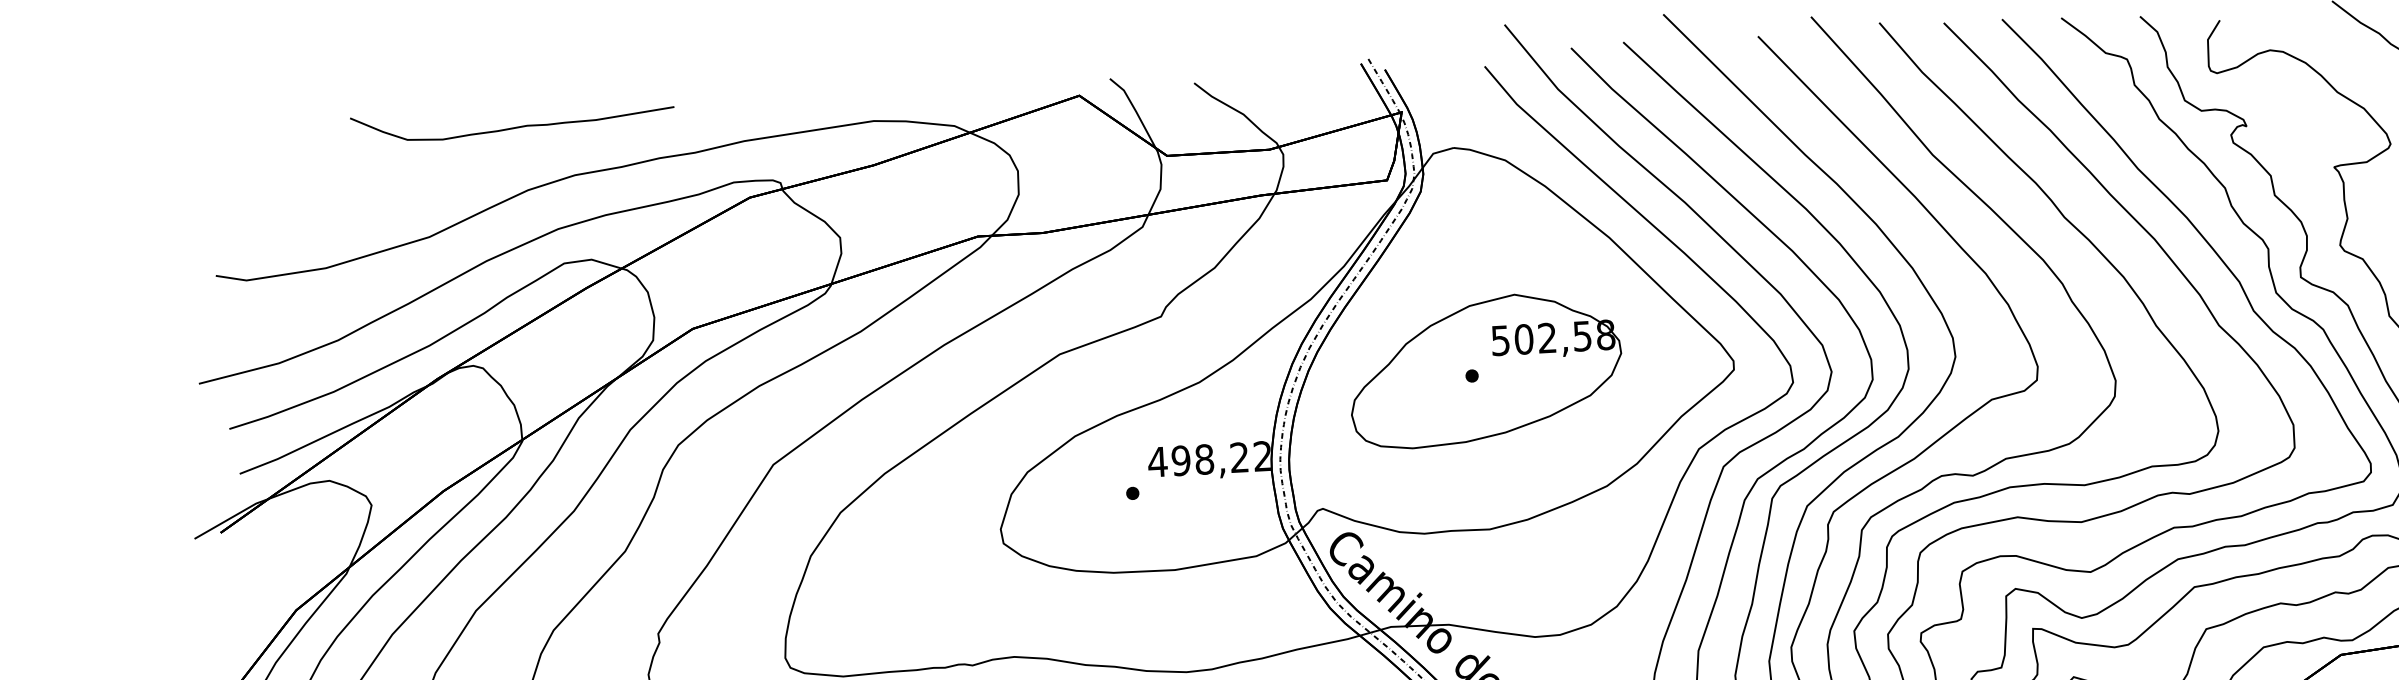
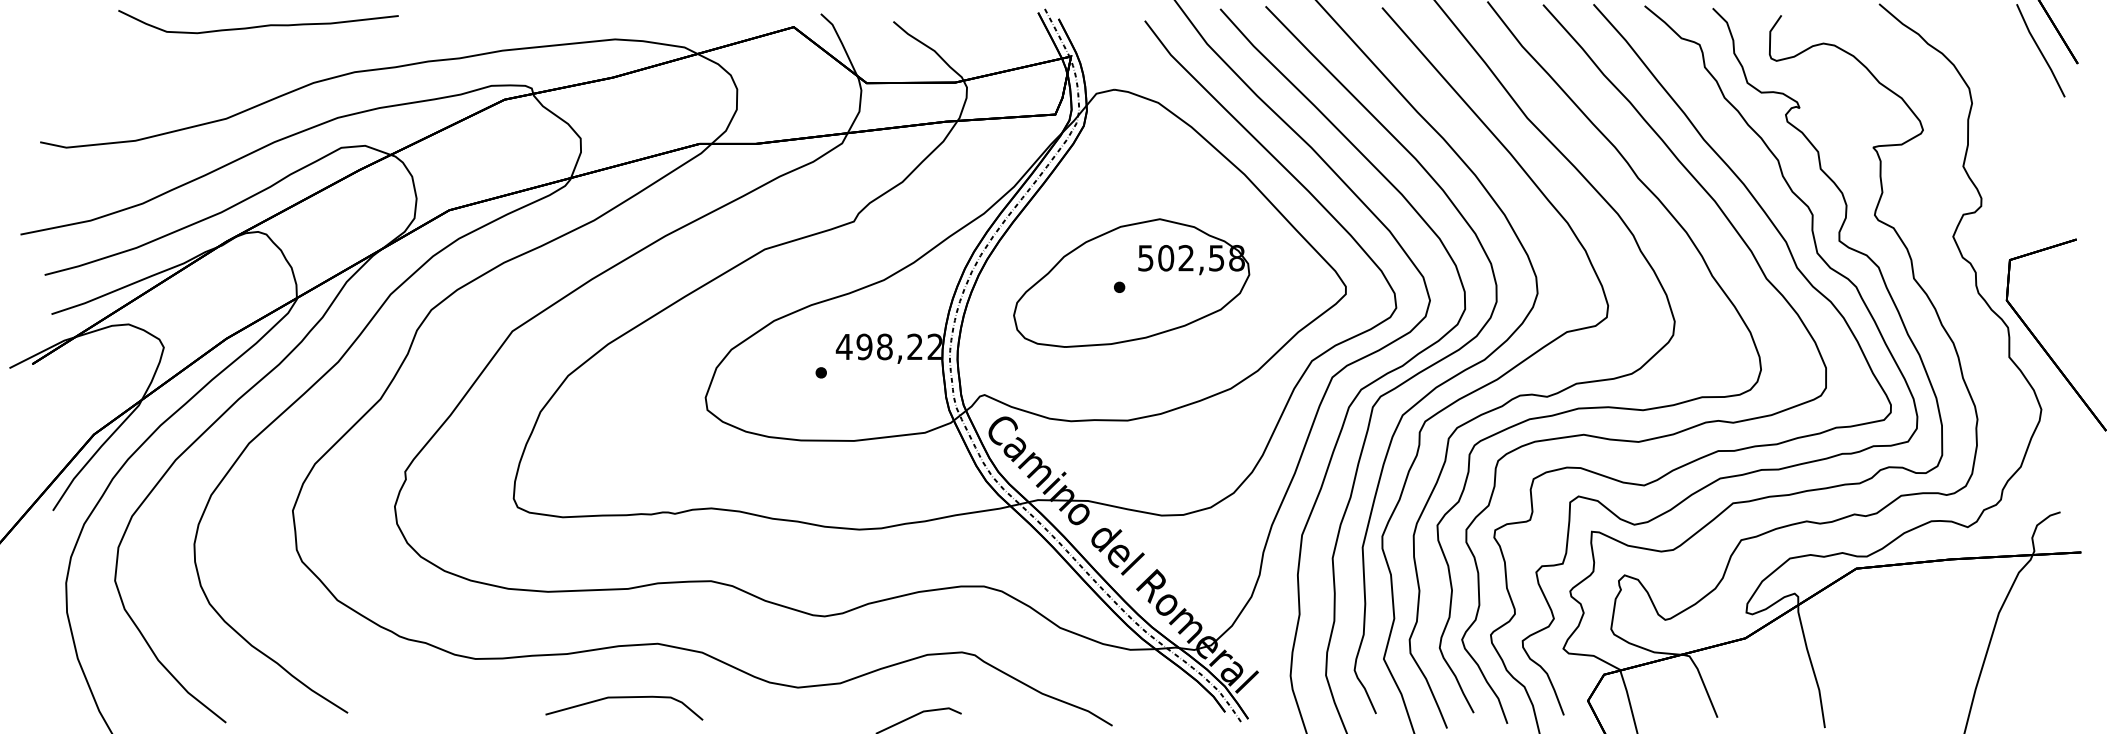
curve: (512, 126) -> (258, 25), moved

